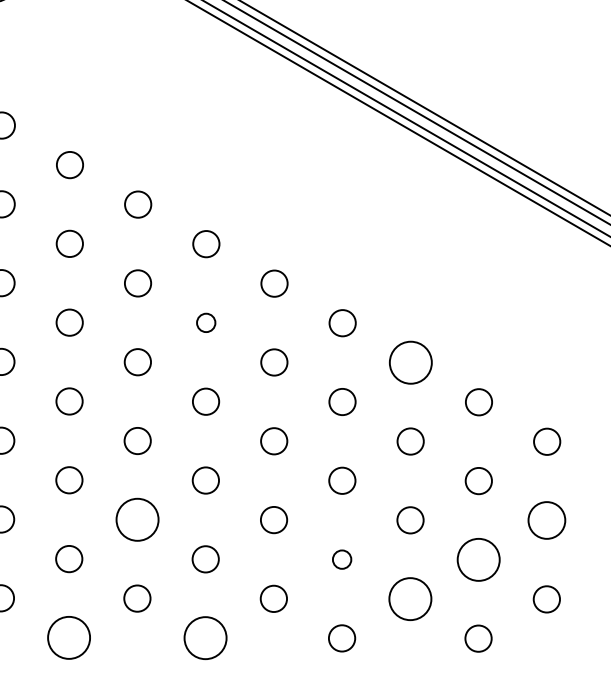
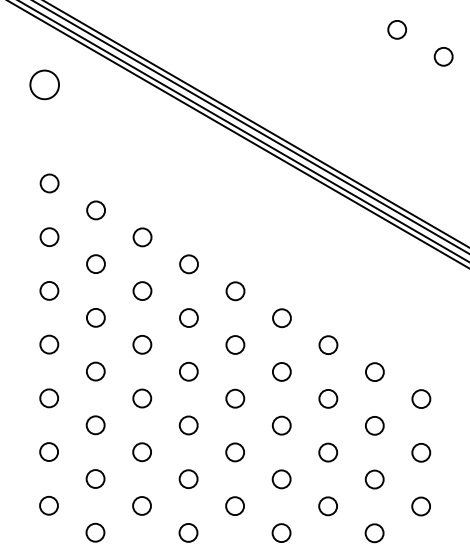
circle: (205, 322) -> (188, 317), size x1.43
circle: (410, 363) -> (328, 345), size x0.62
circle: (138, 520) -> (142, 452), size x0.62
circle: (547, 520) -> (421, 452), size x0.71
circle: (341, 559) -> (281, 479), size x1.43
circle: (478, 559) -> (374, 479), size x0.62
circle: (410, 599) -> (328, 506), size x0.62
circle: (69, 637) -> (95, 532), size x0.62
circle: (205, 637) -> (188, 532), size x0.62

